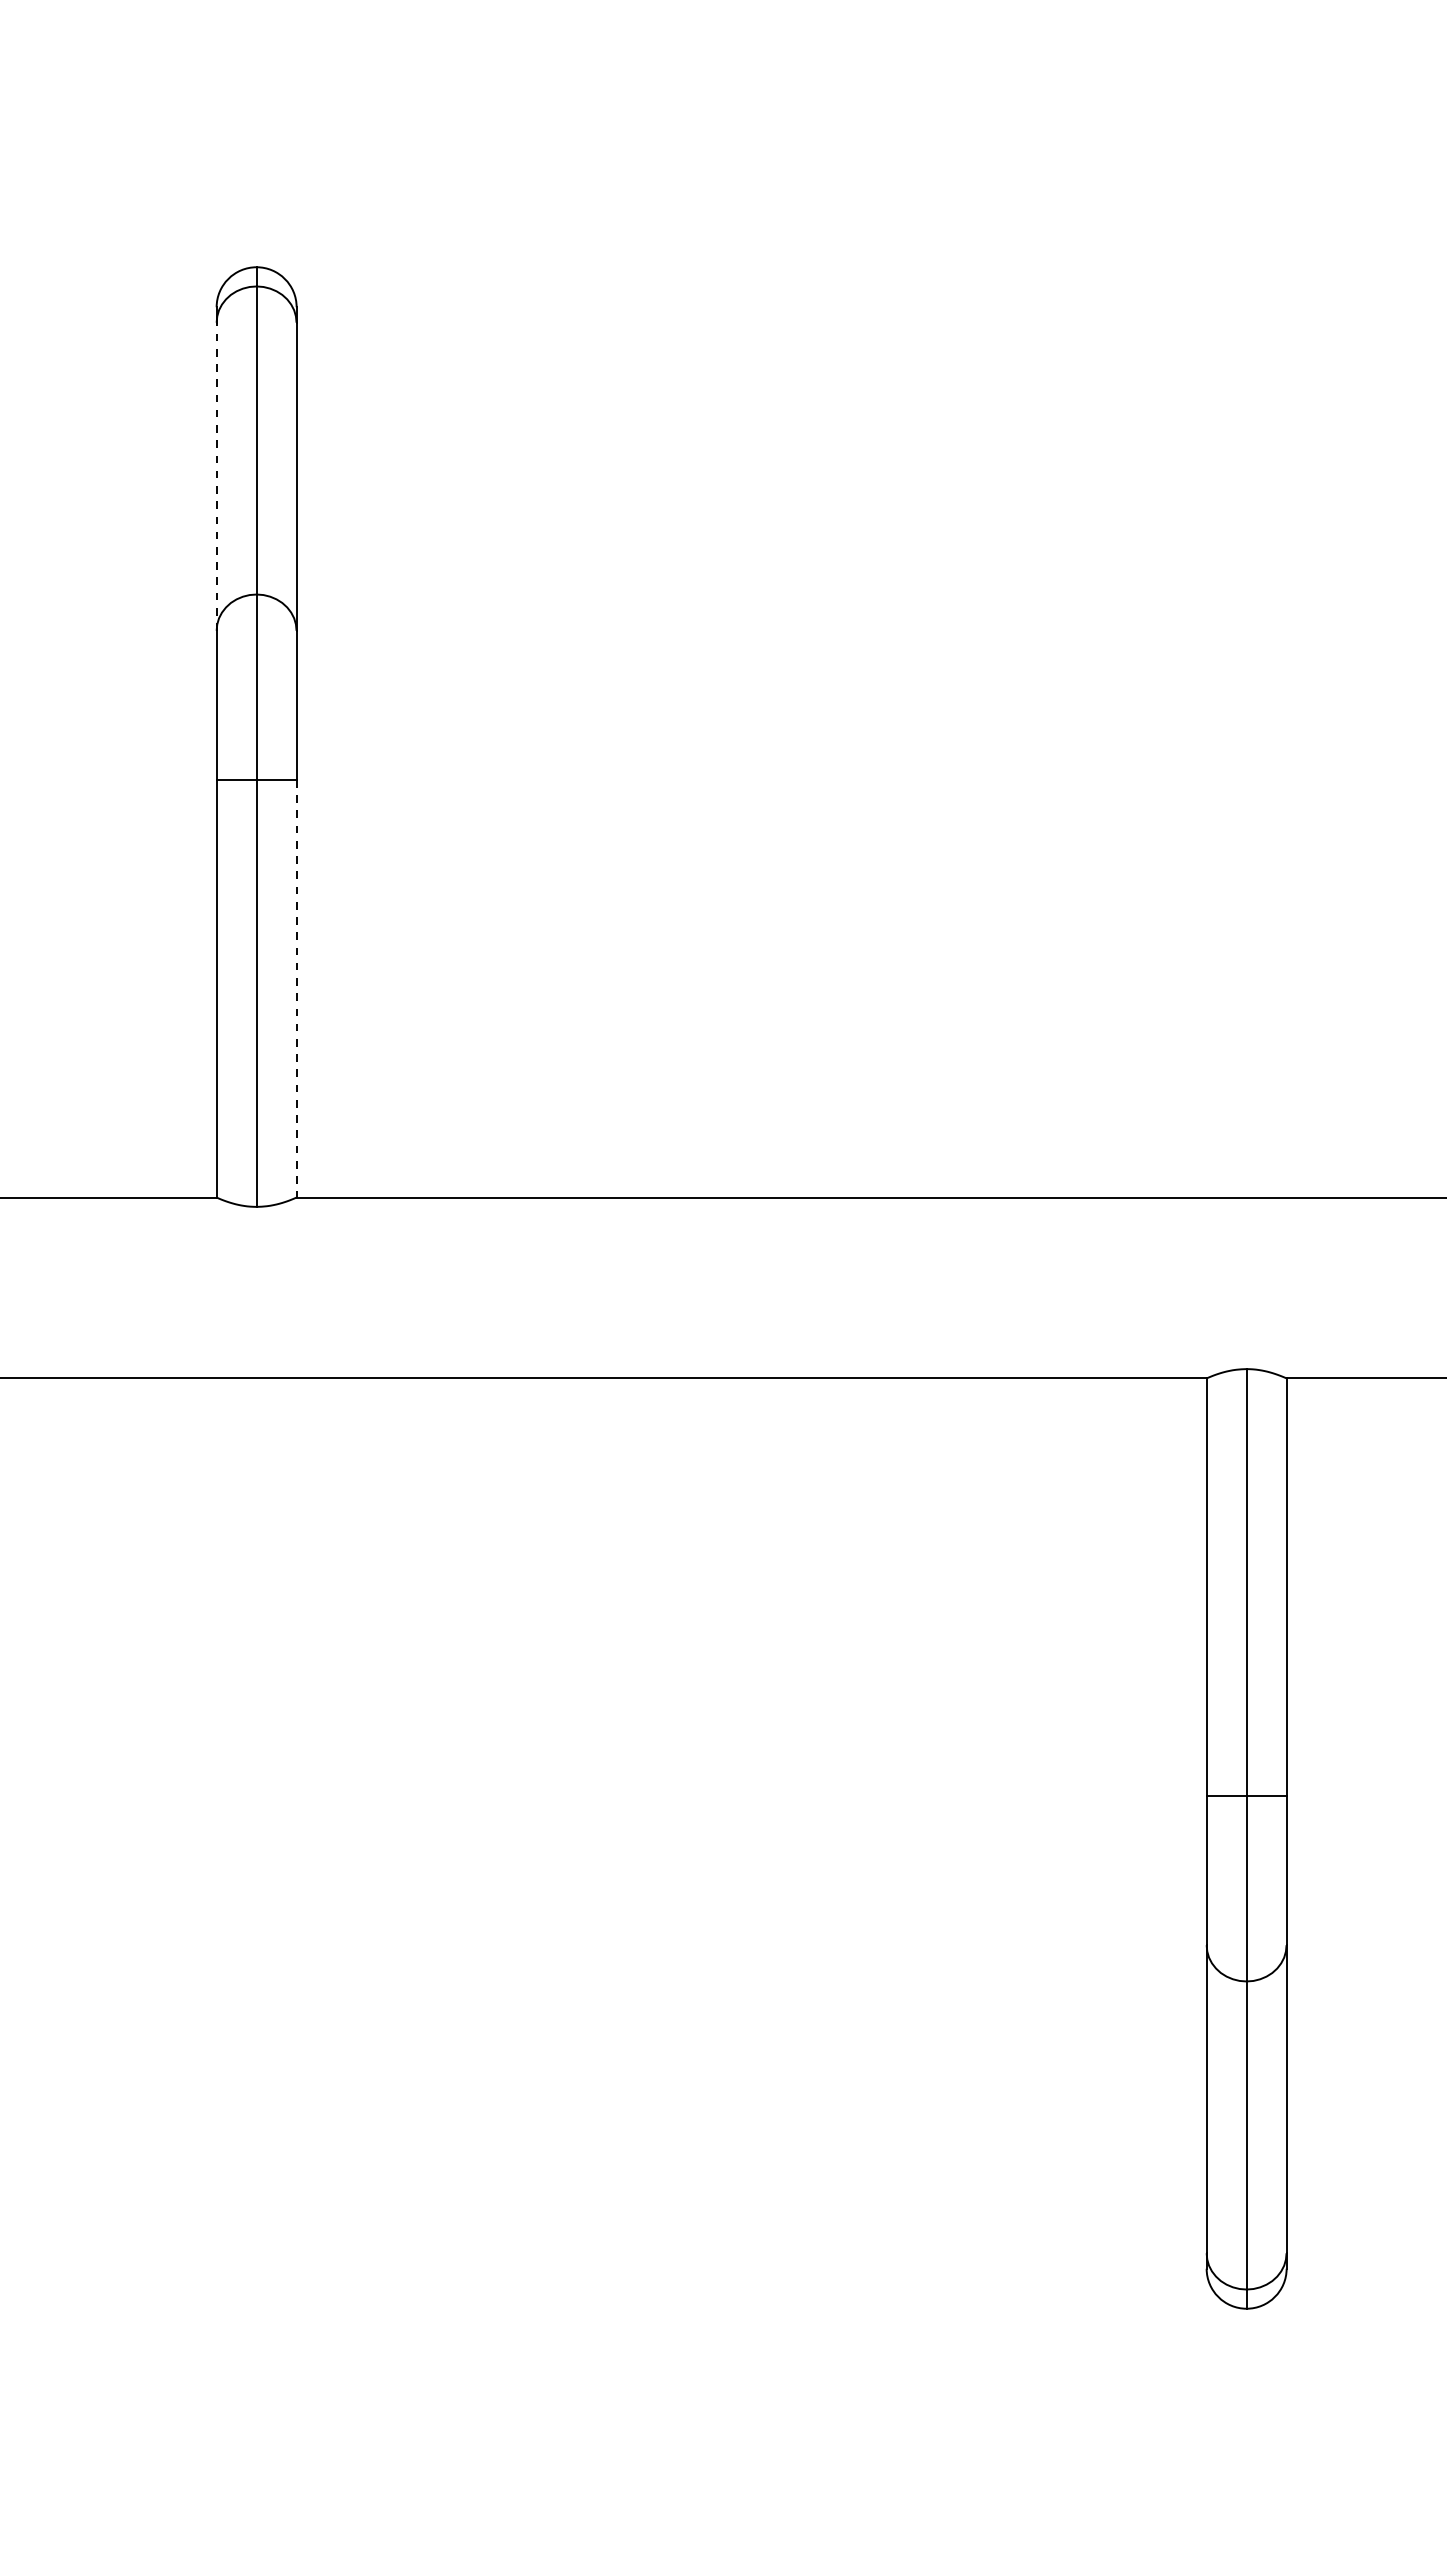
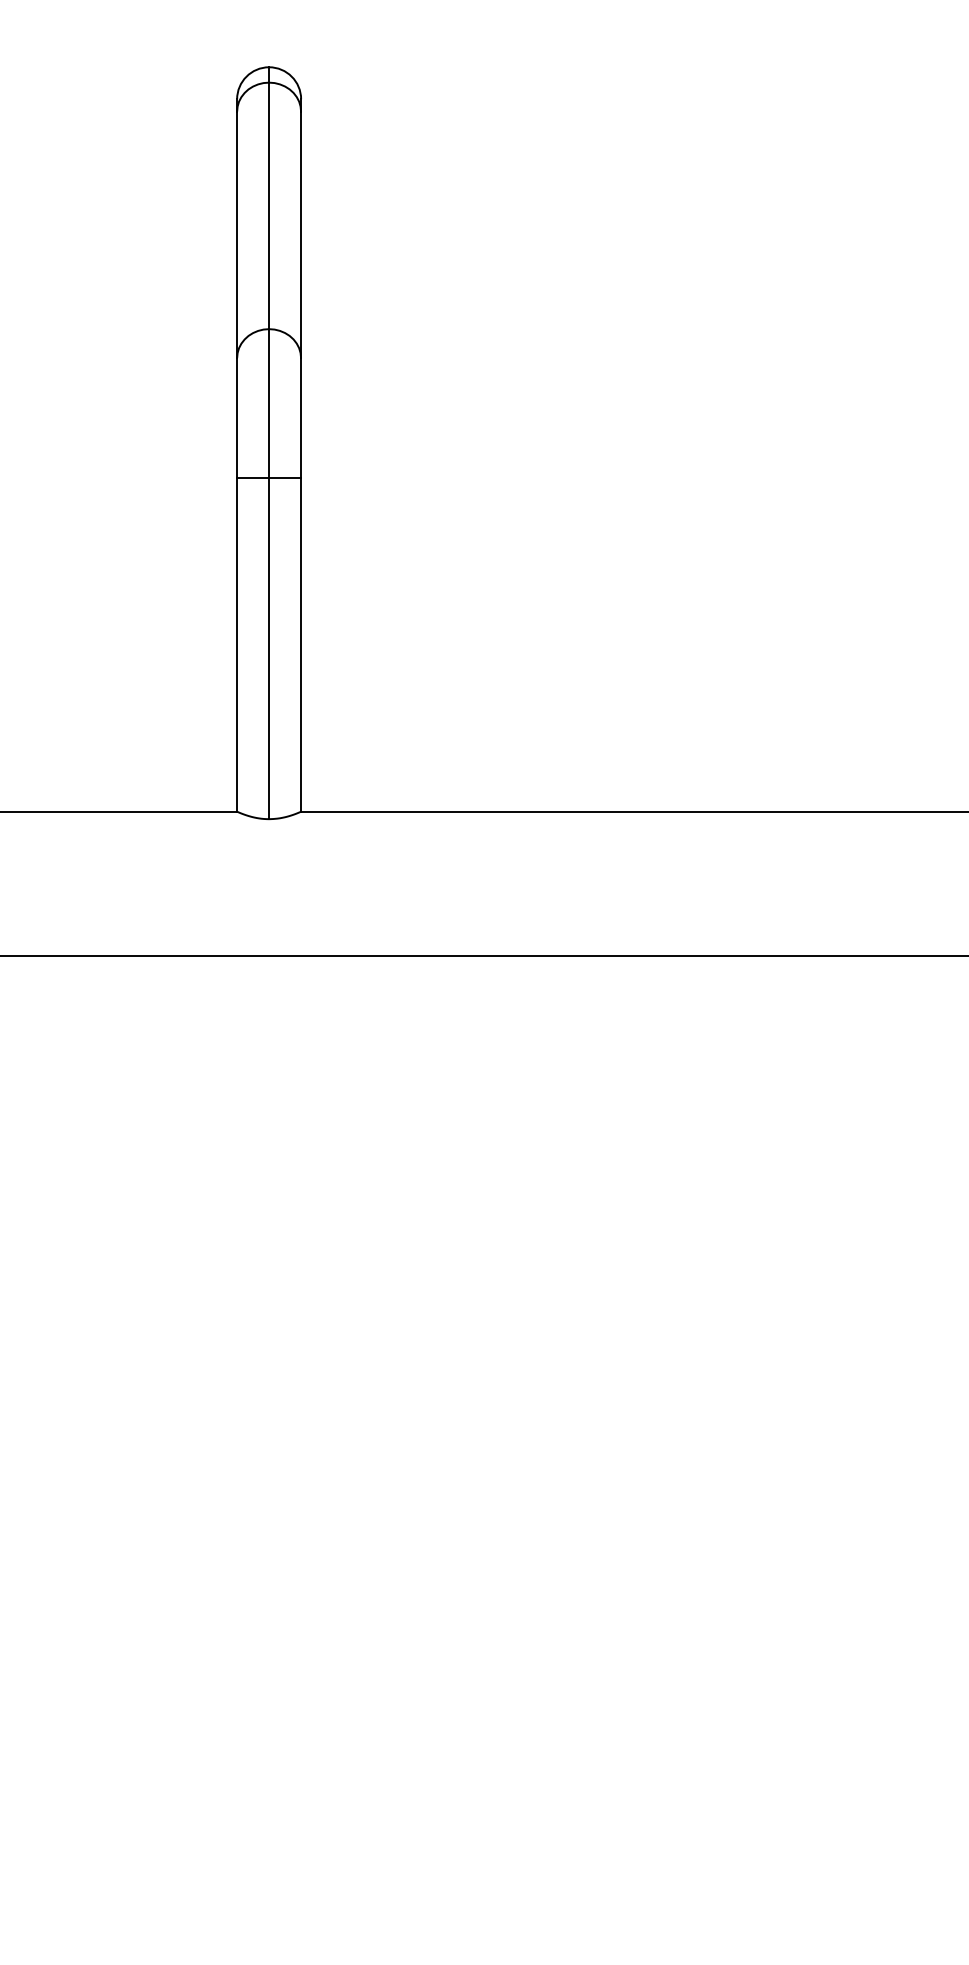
line: (216, 476) -> (237, 234), dashed -> solid
line: (296, 988) -> (301, 644), dashed -> solid

